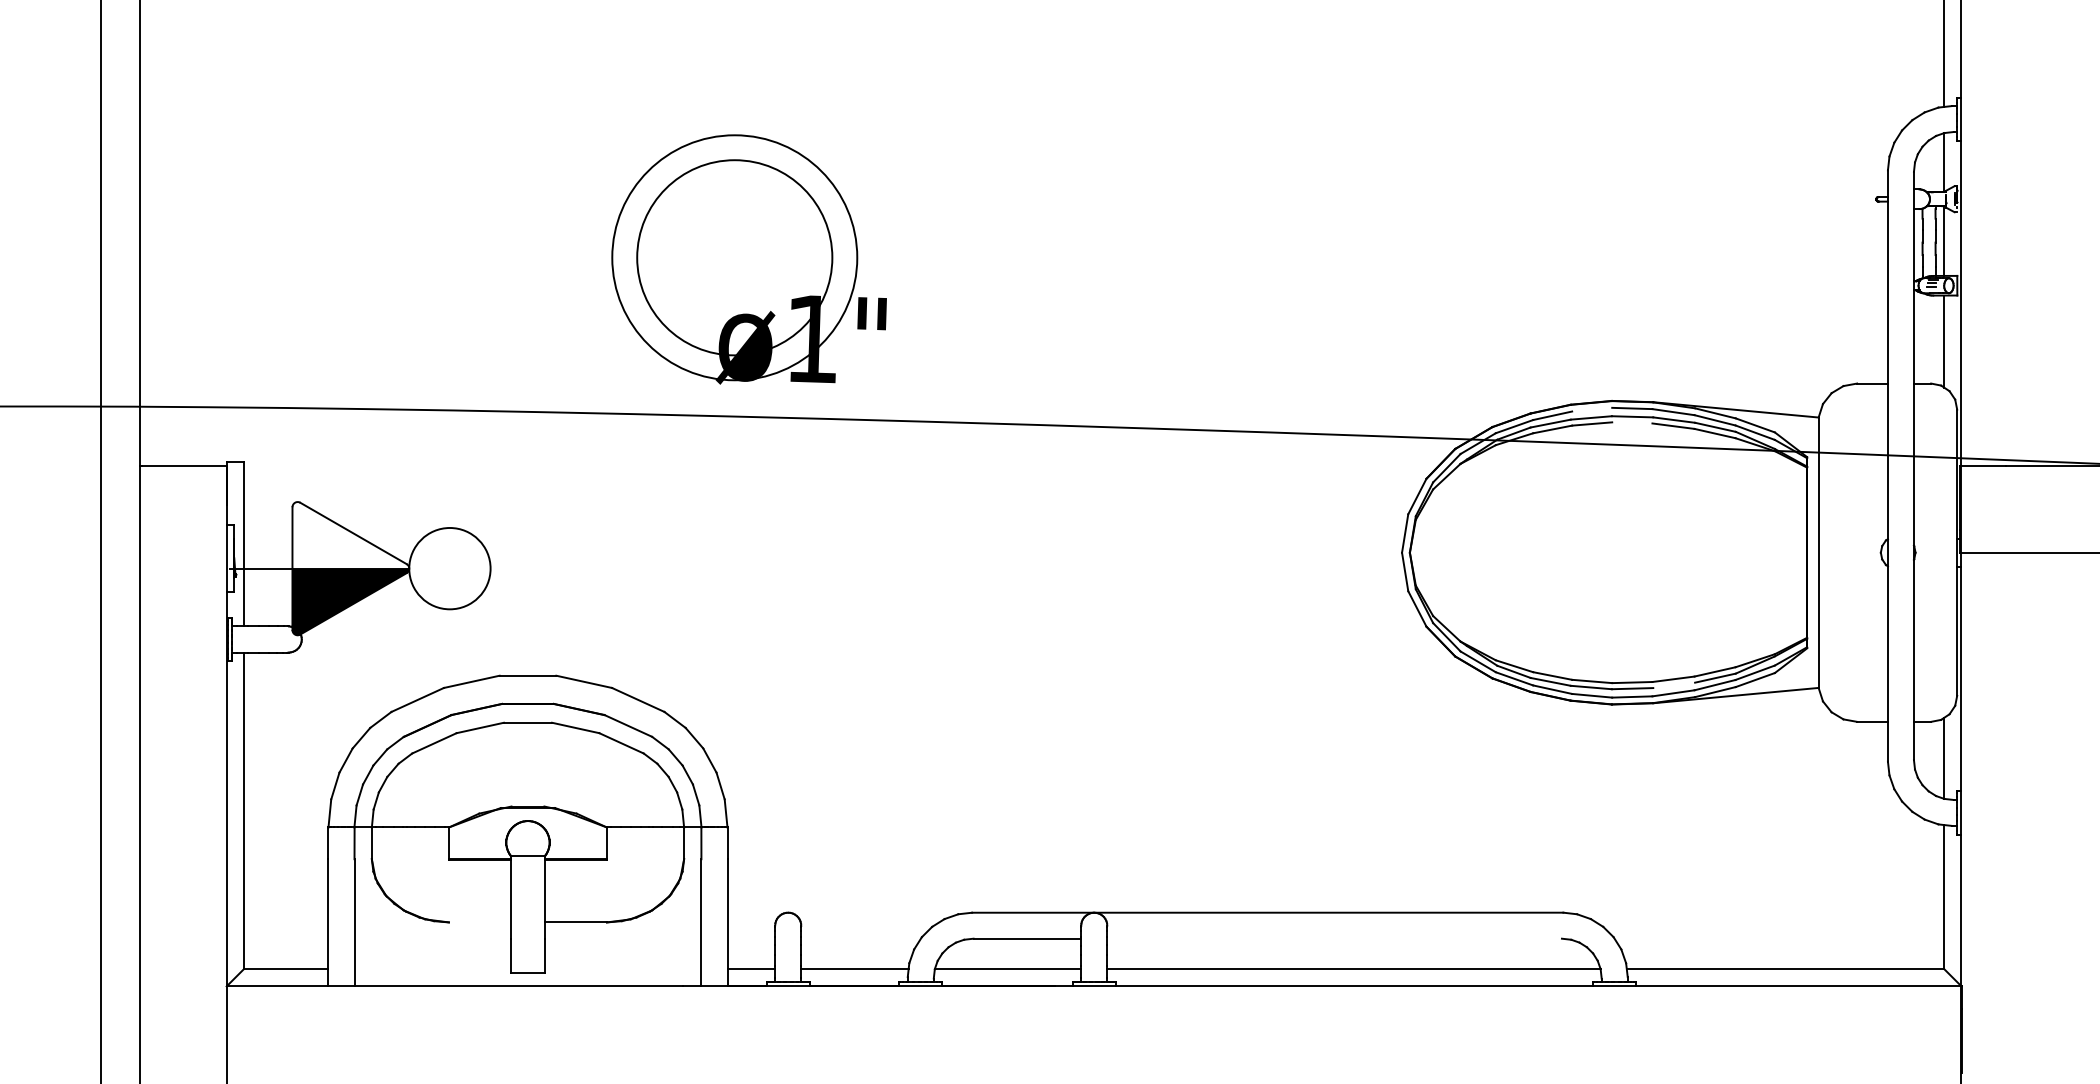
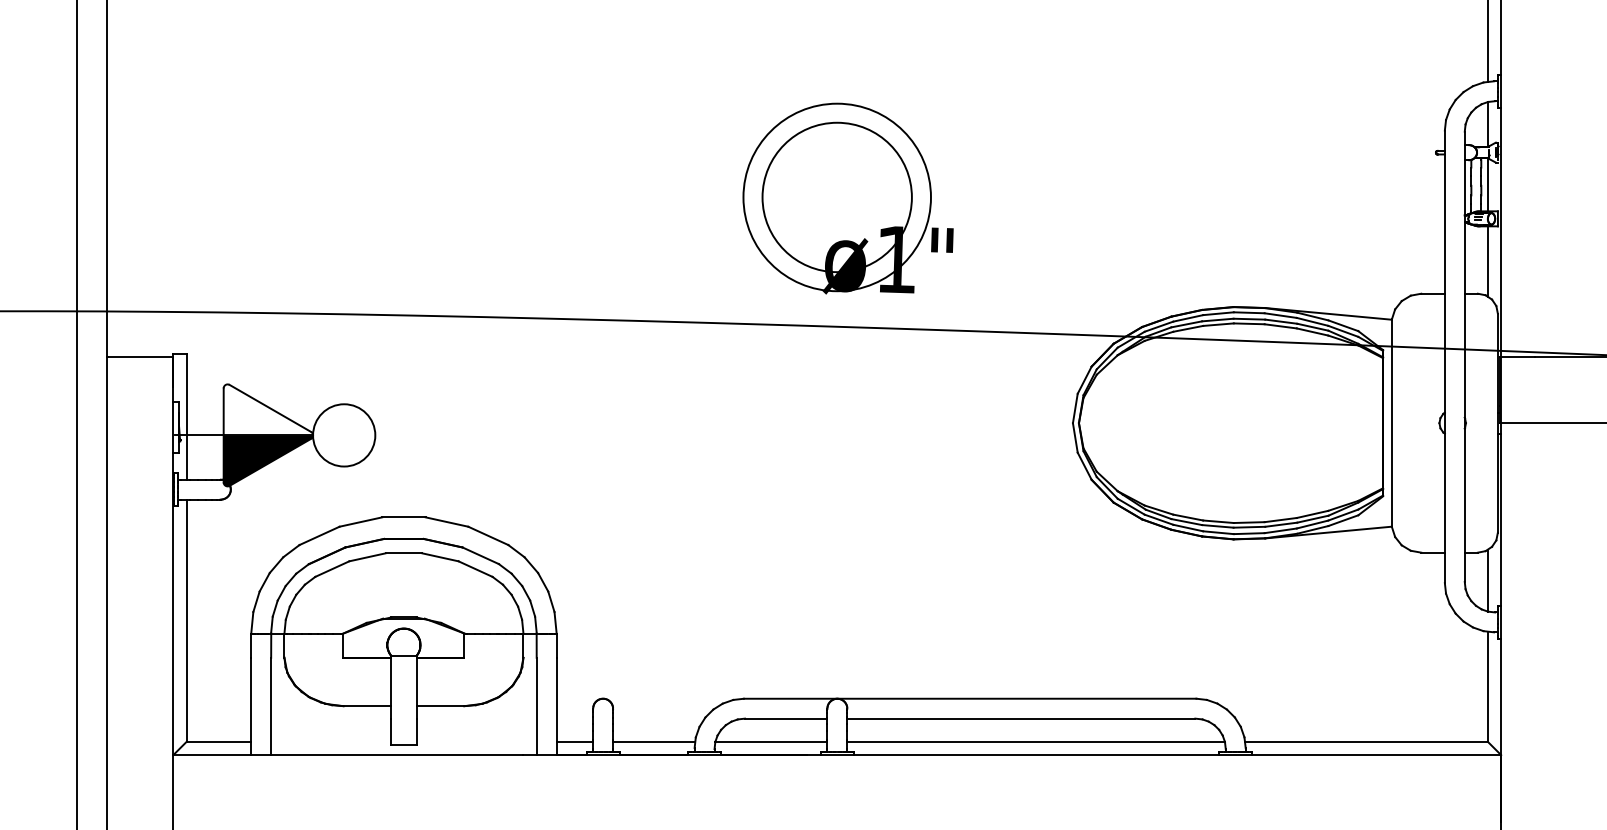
part: (748, 259) -> (847, 198), moved
line: (1592, 409) -> (1218, 313), added
line: (1631, 422) -> (1248, 323), added
line: (1674, 685) -> (1281, 524), added
line: (479, 922) -> (366, 706), added
line: (1334, 938) -> (1021, 718), added

